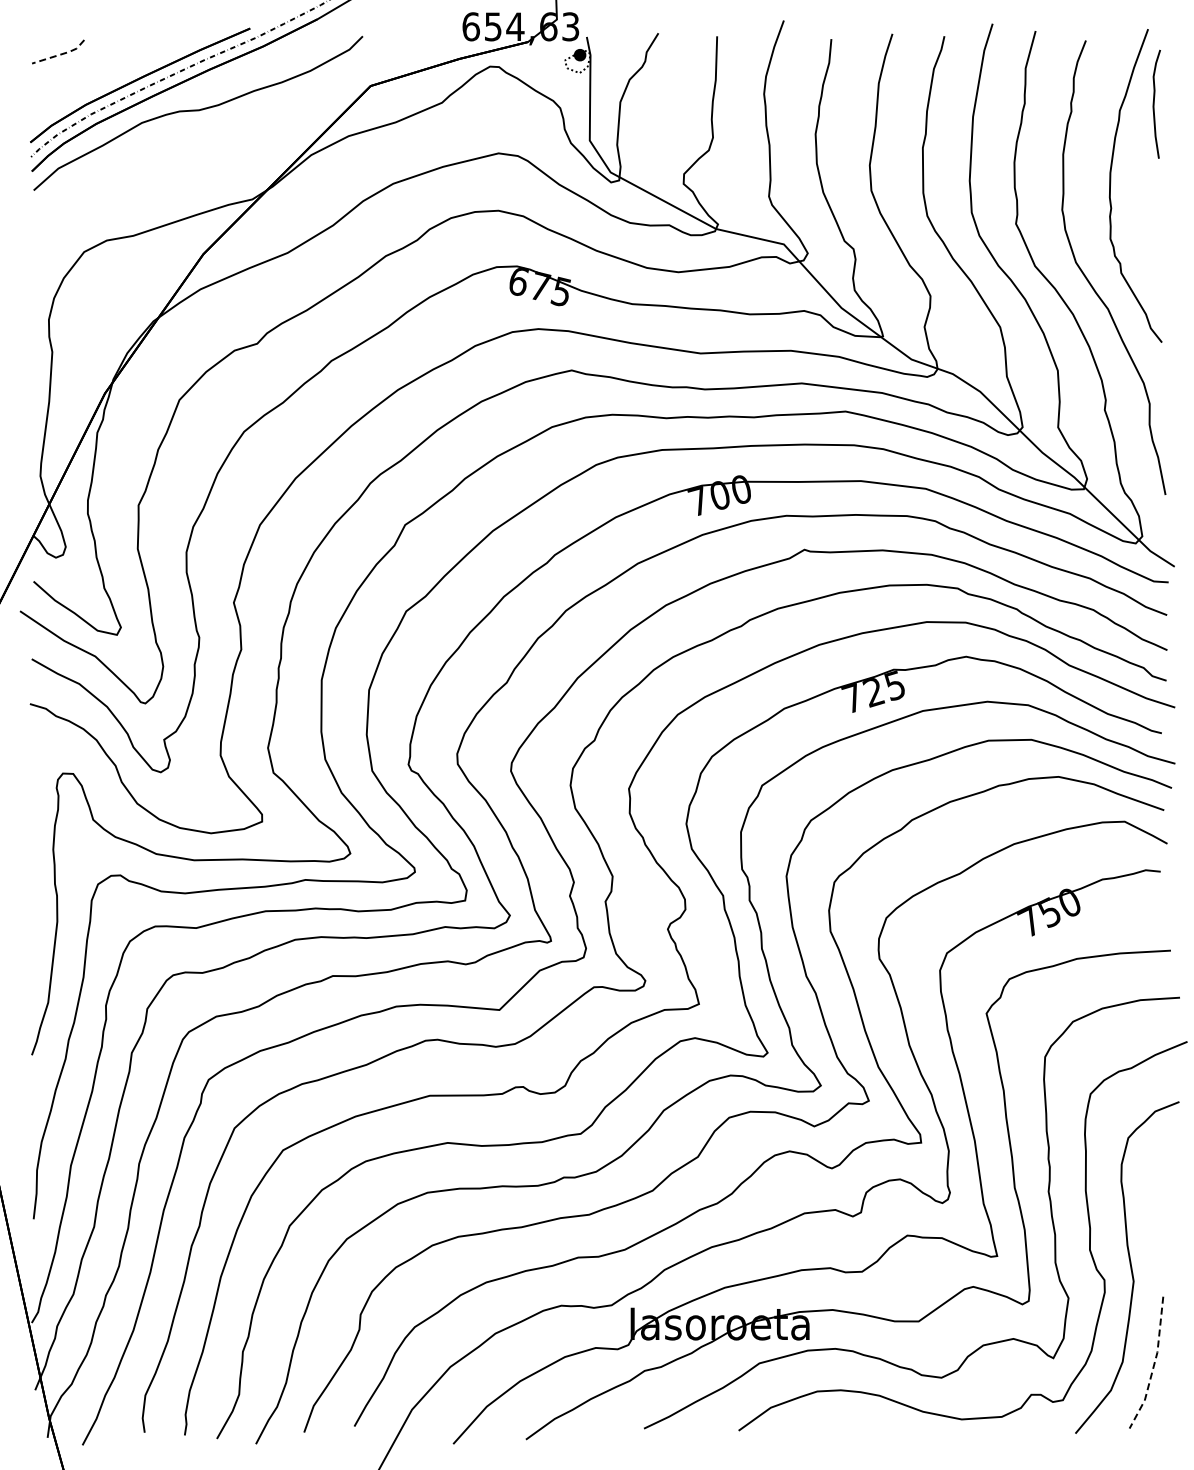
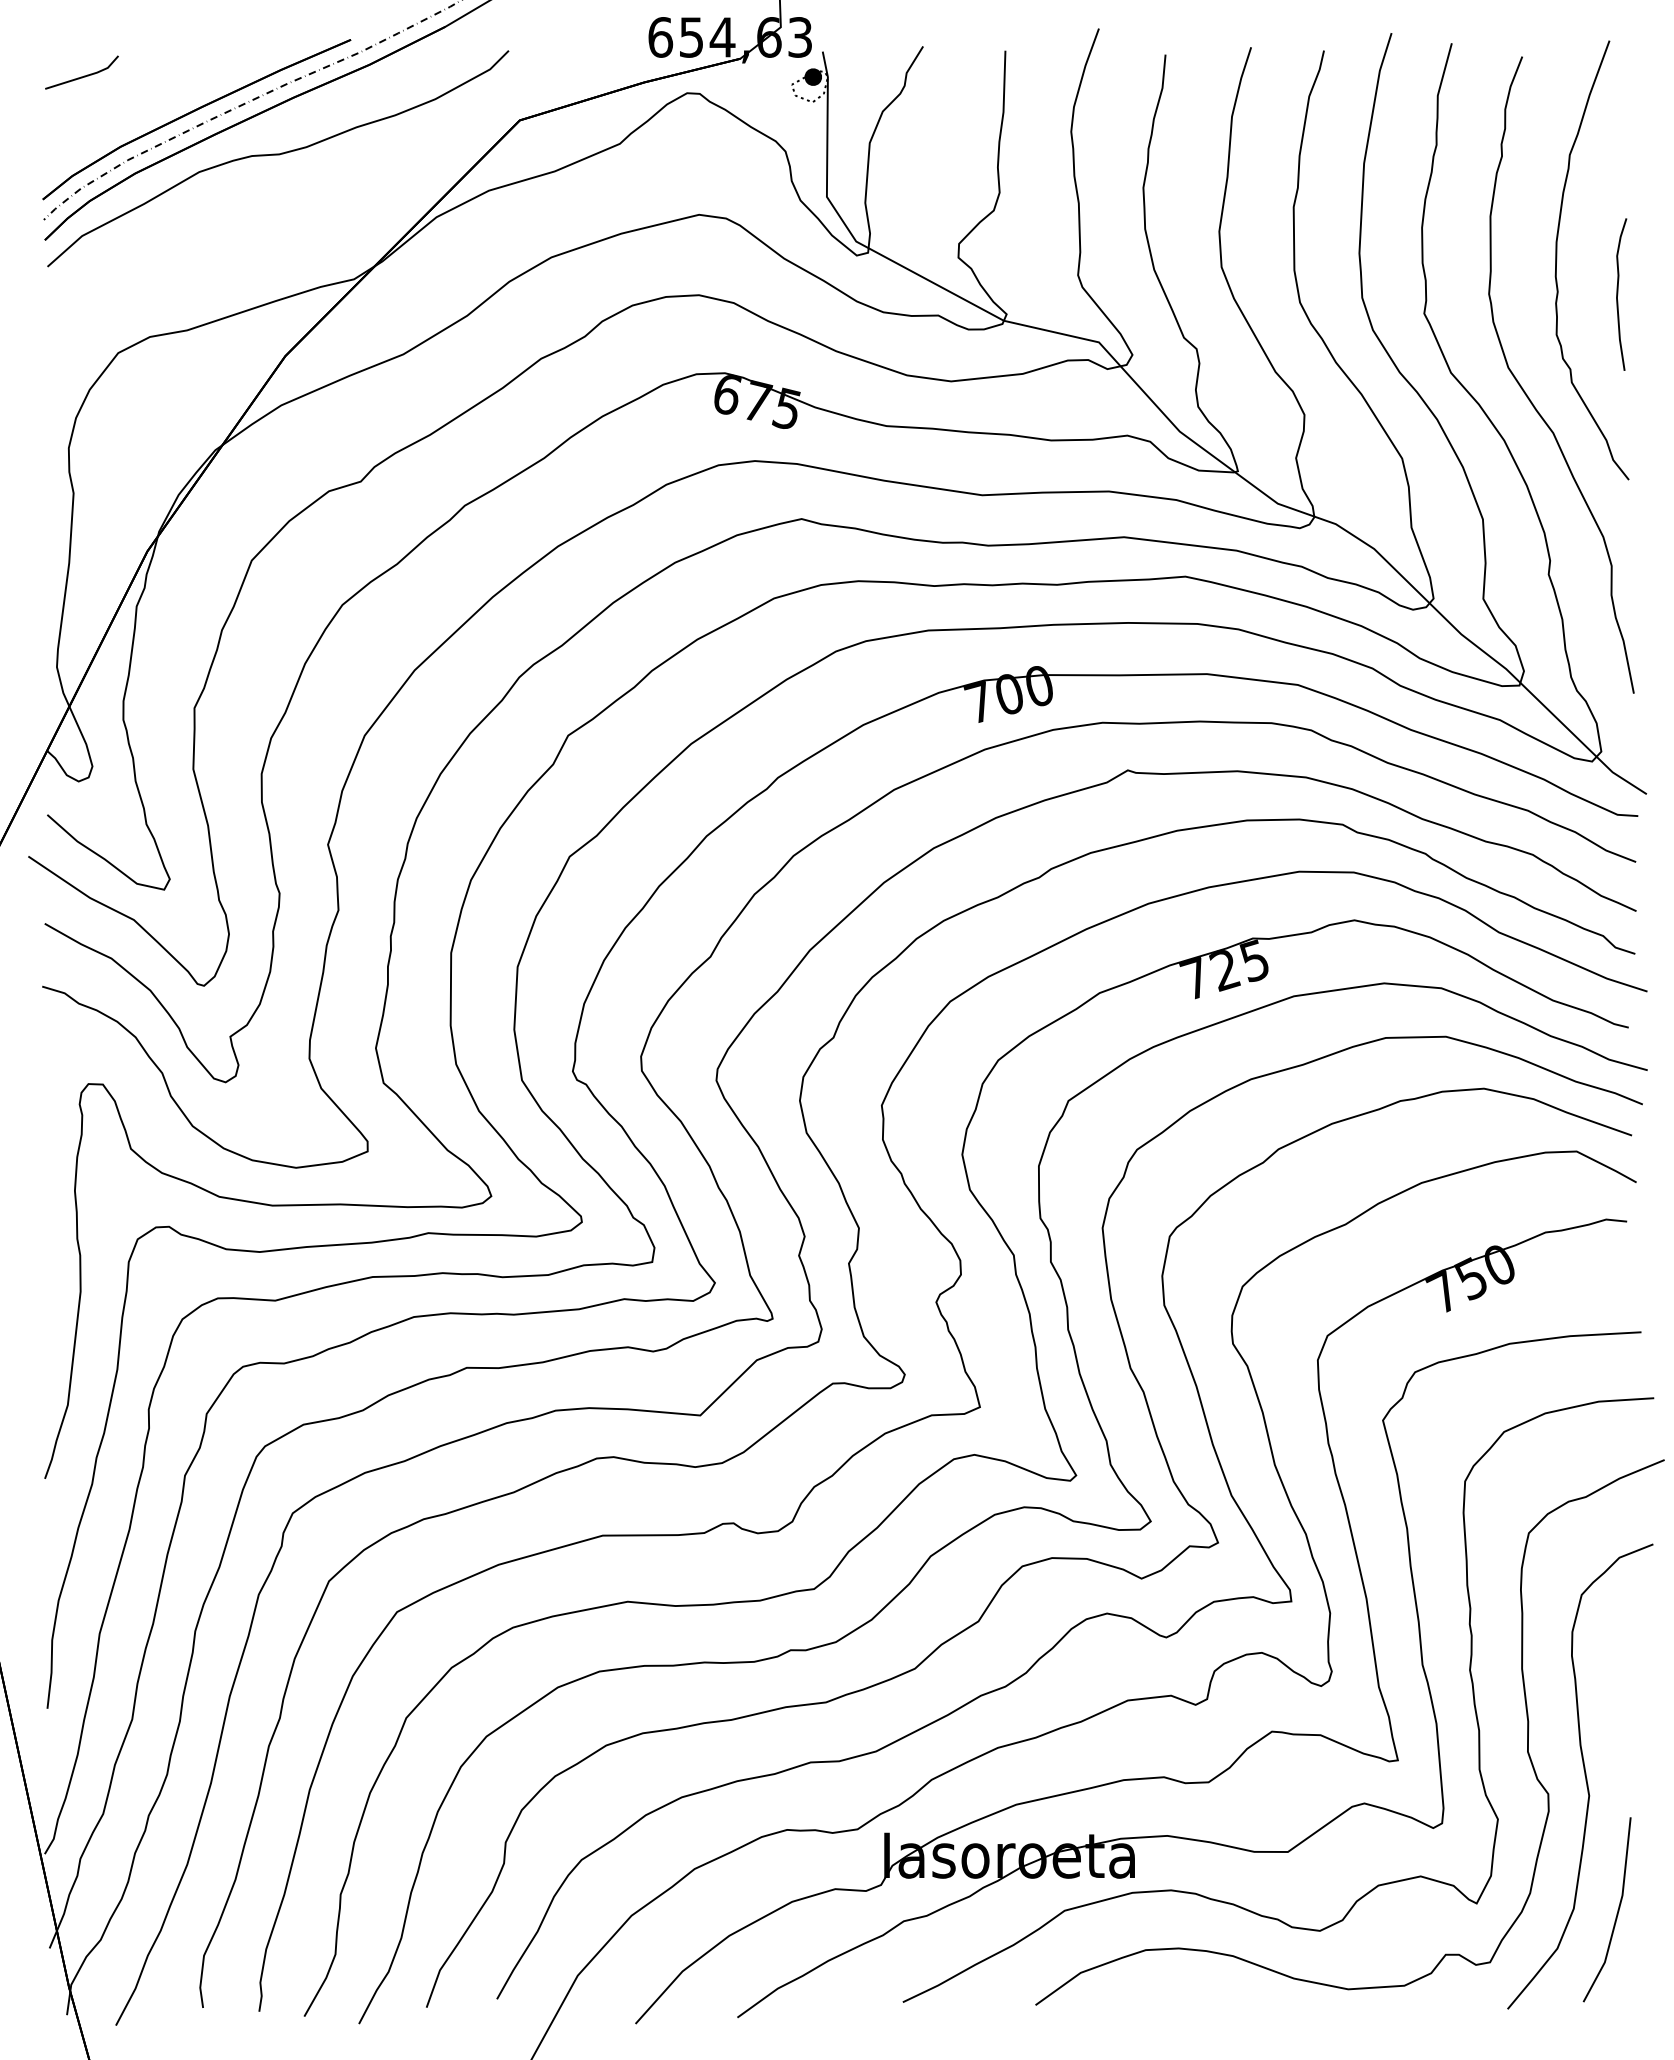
line: (61, 54) -> (86, 76), dashed -> solid
curve: (1154, 103) -> (1618, 293), moved
line: (1154, 1364) -> (1618, 1912), dashed -> solid

